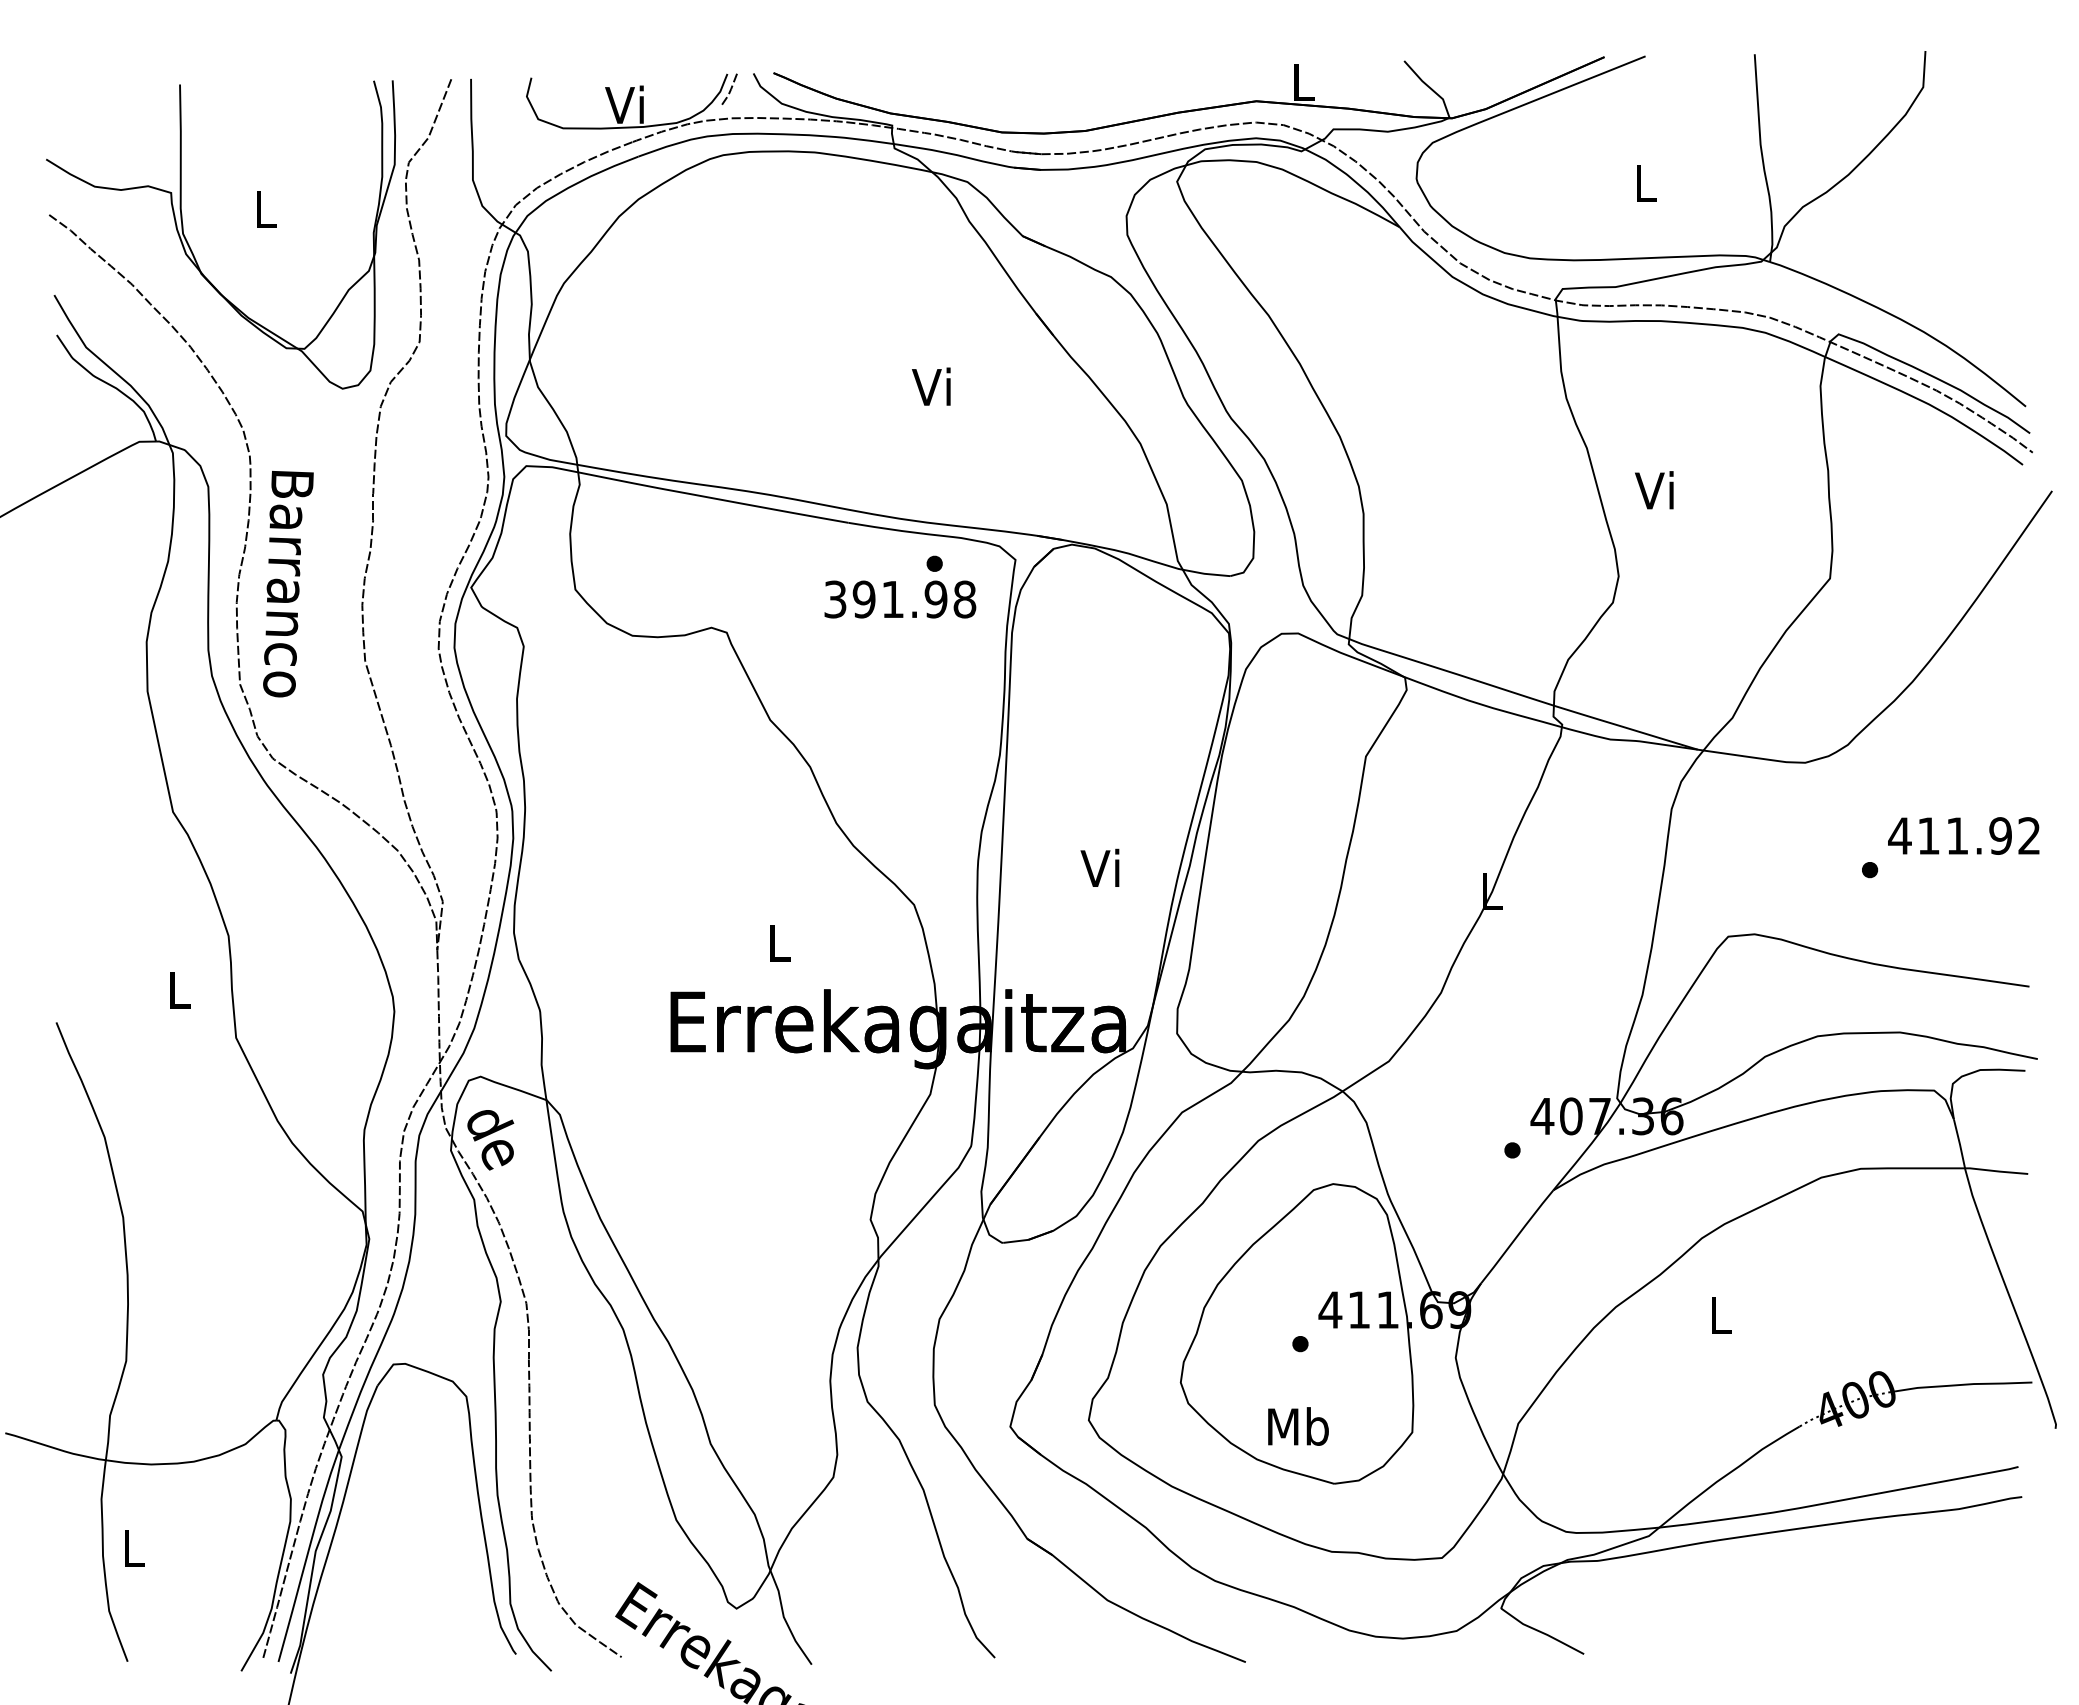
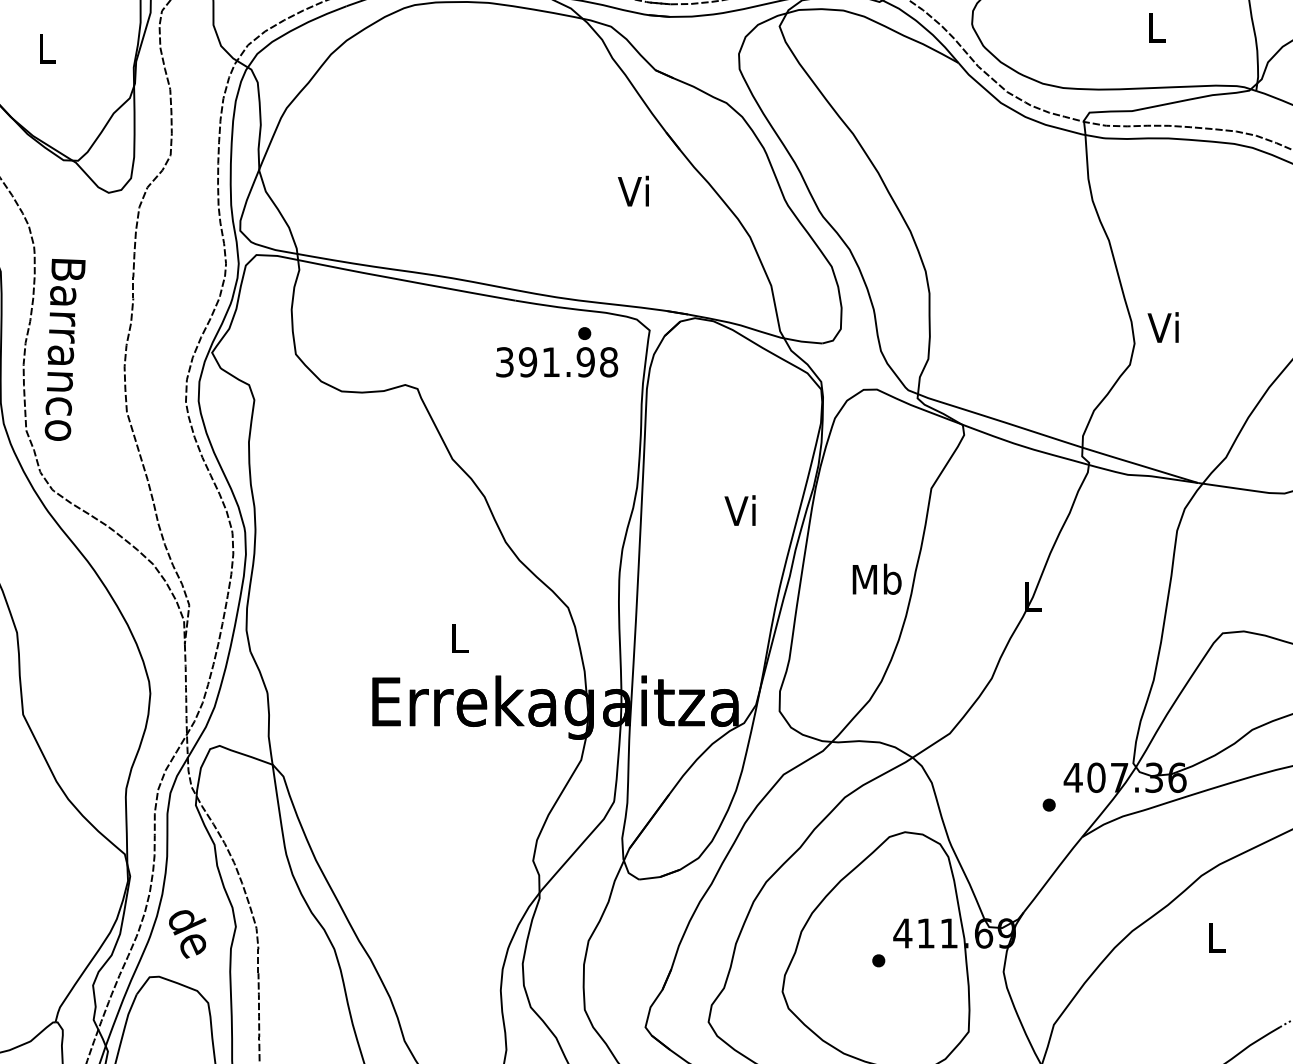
text: (931, 386) -> (633, 191), moved
text: (1654, 490) -> (1163, 327), moved
text: (1099, 867) -> (739, 510), moved
text: (490, 1140) -> (187, 934), moved
text: (1298, 1426) -> (877, 579), moved

